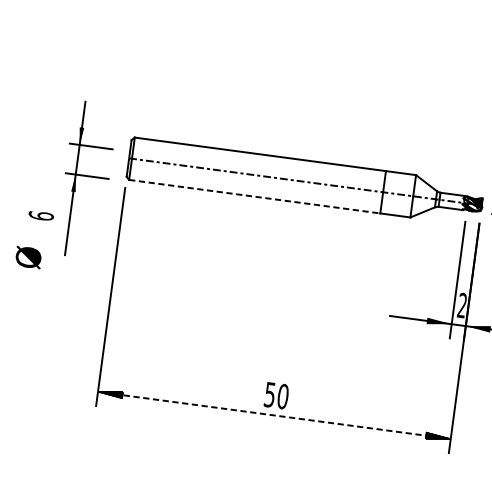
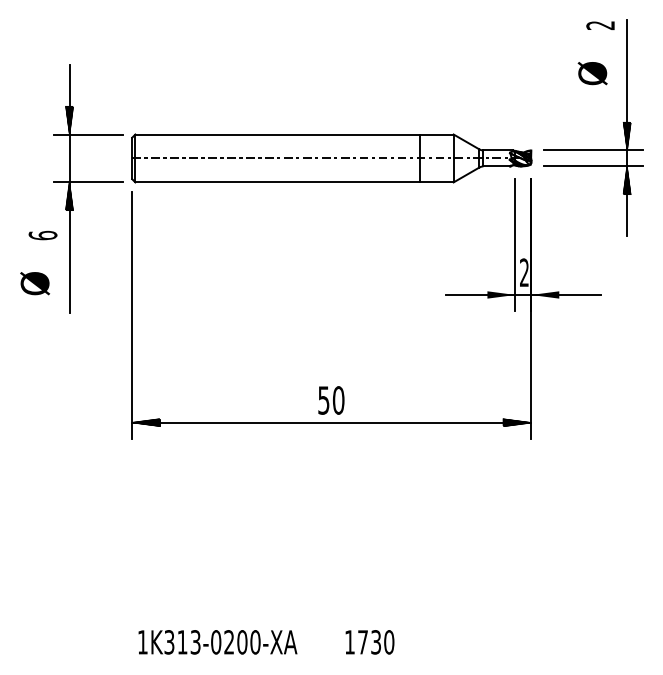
part: (87, 179) -> (88, 188), size x1.43
line: (254, 196) -> (277, 182), dashed -> solid
line: (274, 415) -> (331, 422), dashed -> solid

